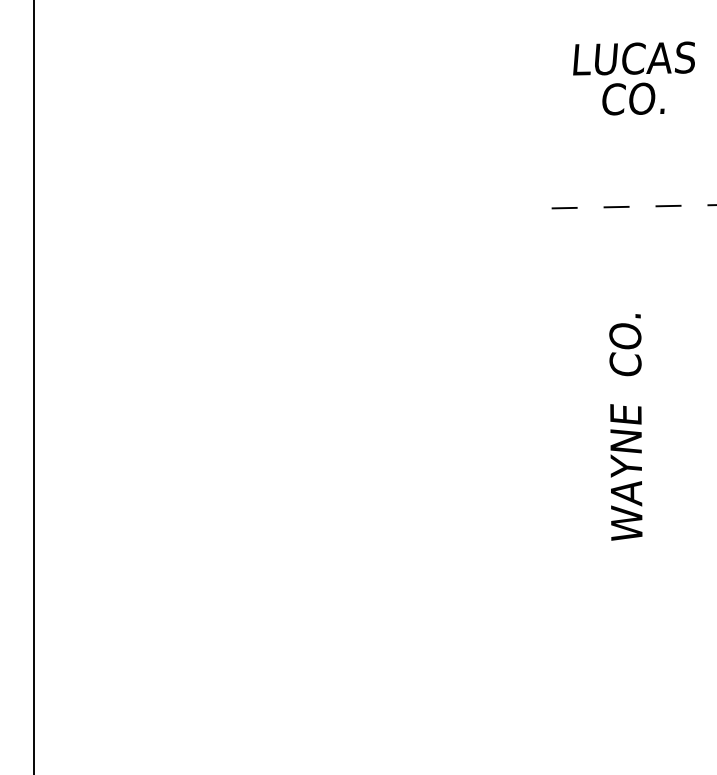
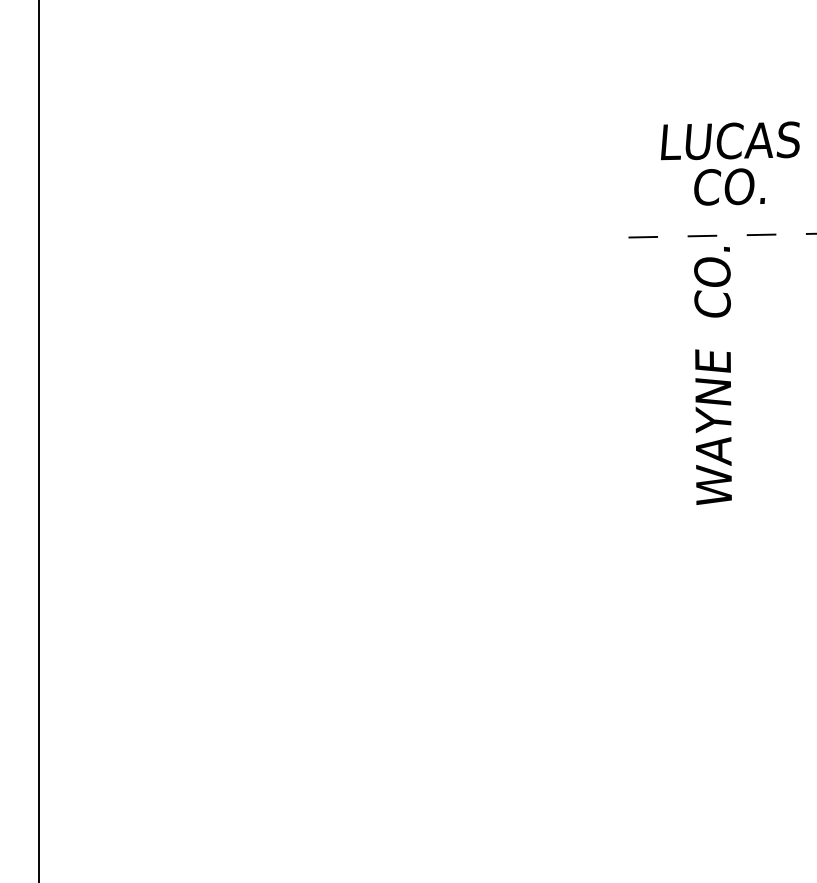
text: (634, 78) -> (730, 163), moved
text: (625, 427) -> (712, 375), moved

